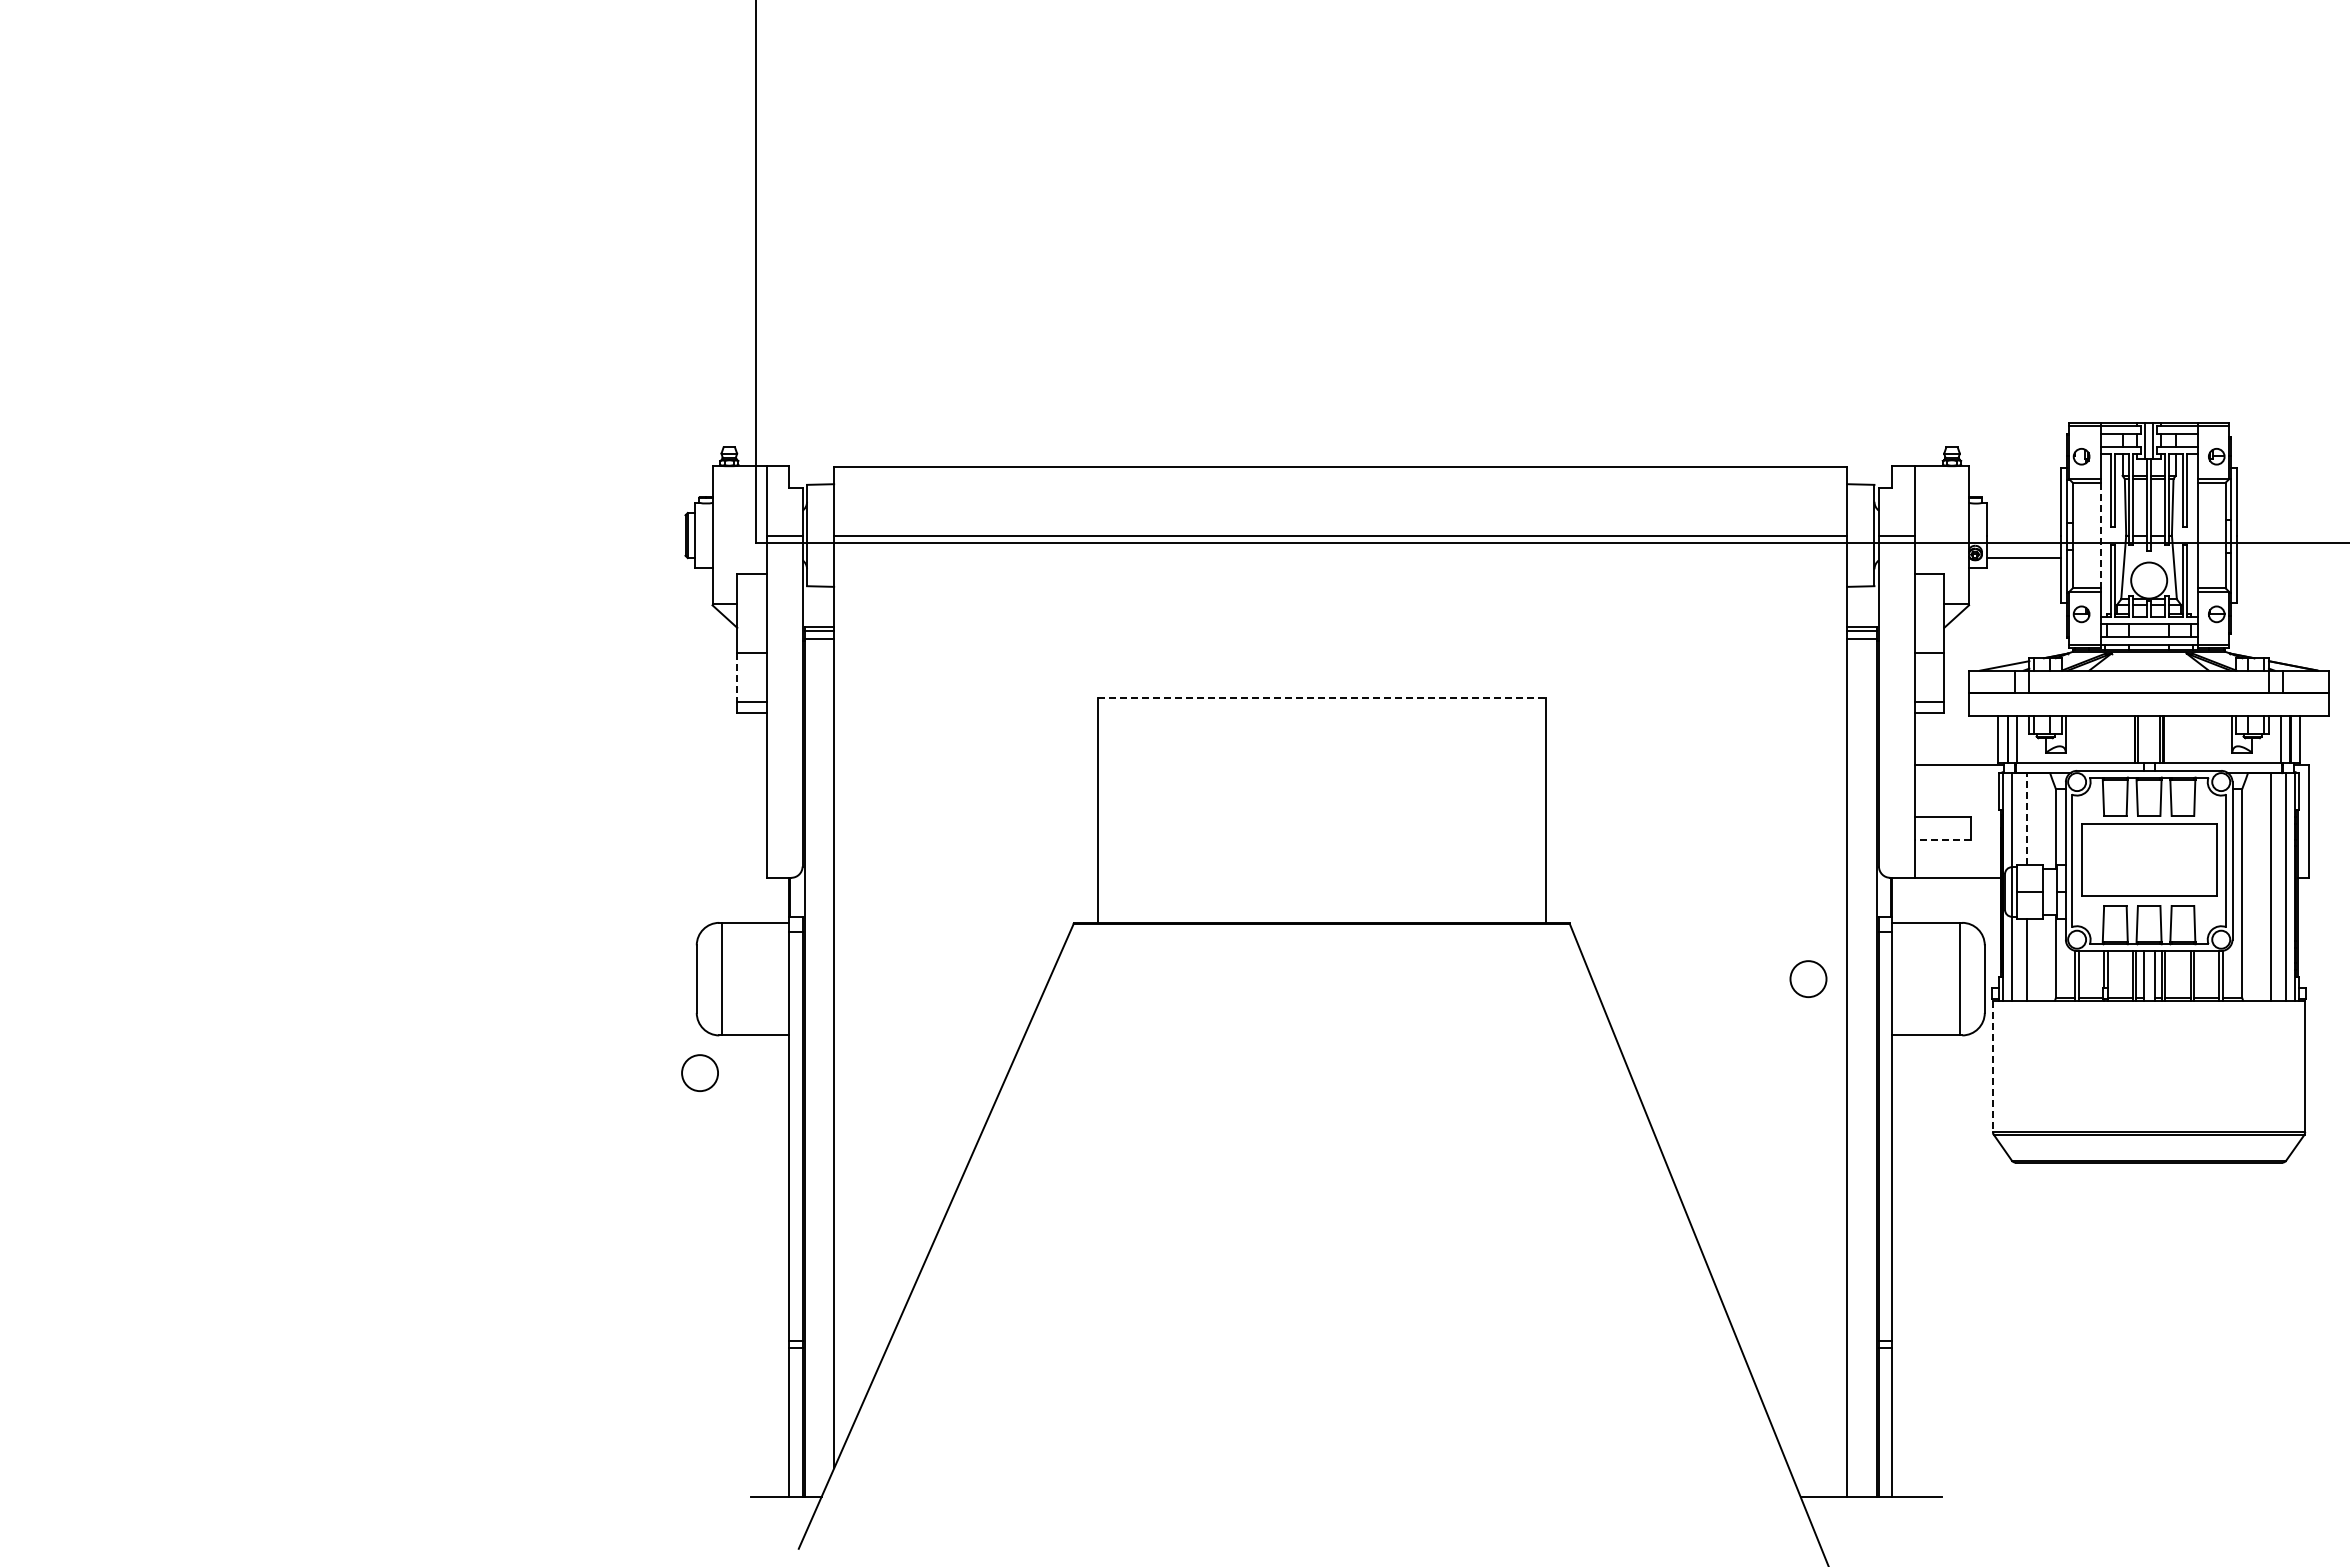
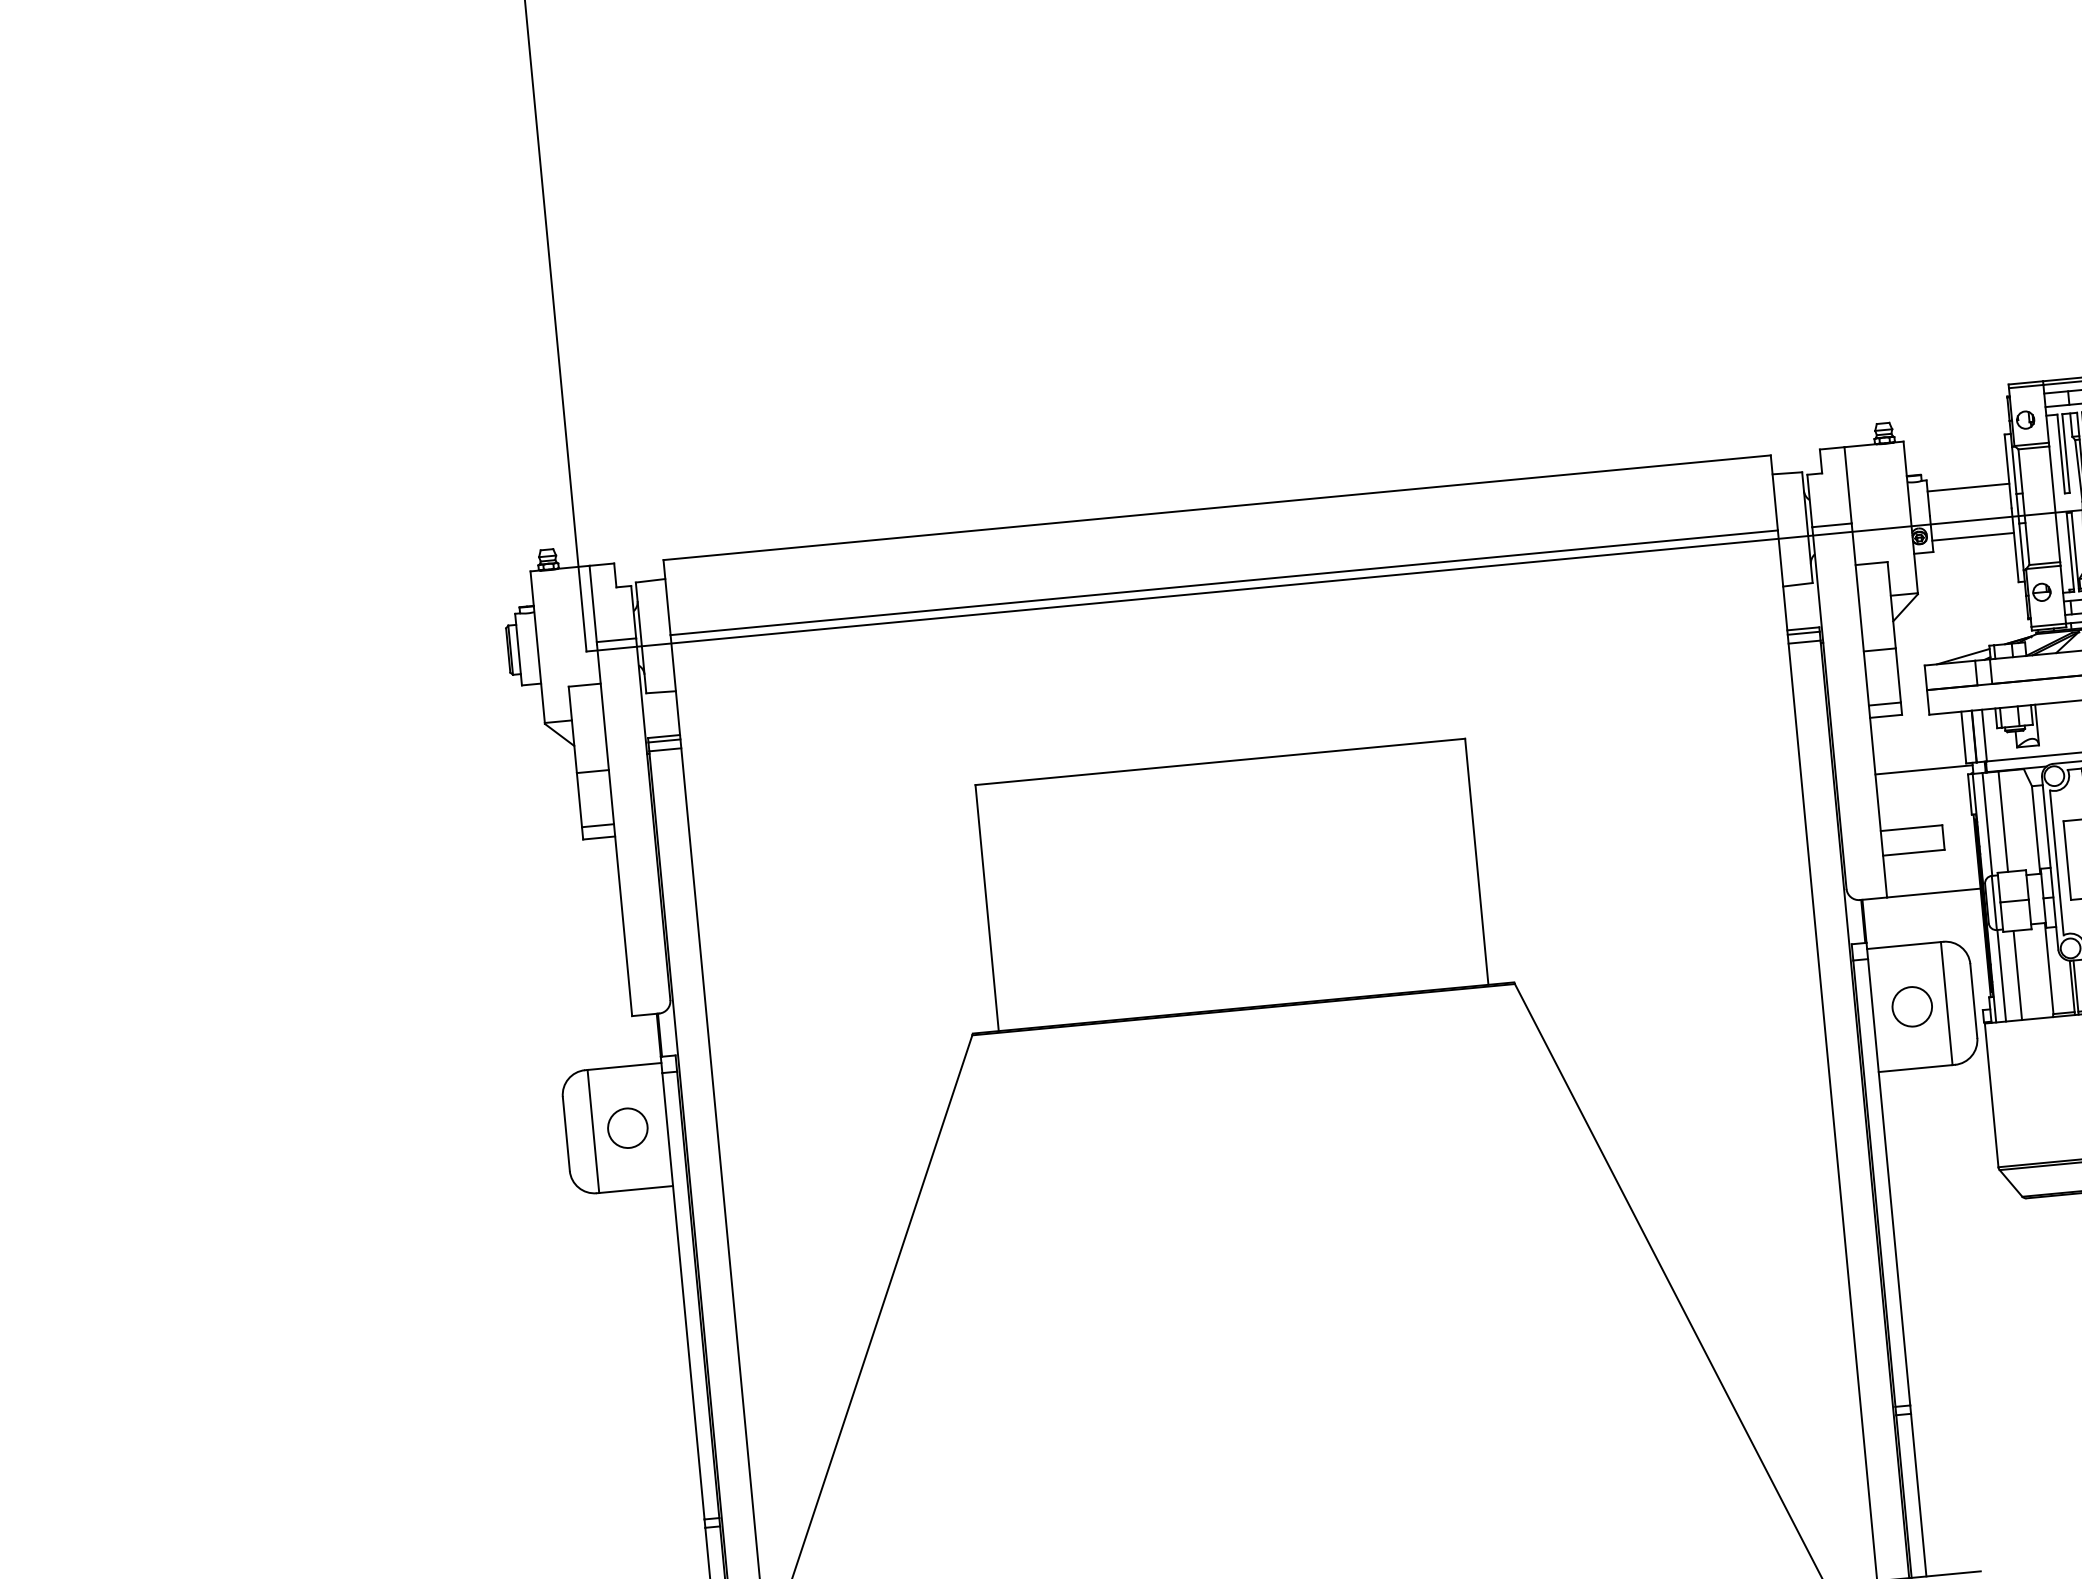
line: (2023, 513) -> (1968, 488), added
line: (2100, 535) -> (2054, 504), dashed -> solid
line: (737, 677) -> (579, 800), dashed -> solid
line: (1322, 697) -> (1221, 761), dashed -> solid
line: (2026, 819) -> (2002, 822), dashed -> solid
line: (1942, 839) -> (1913, 852), dashed -> solid
circle: (1808, 978) -> (1912, 1006), moved
line: (1992, 1066) -> (1991, 1095), dashed -> solid
circle: (699, 1072) -> (627, 1127), moved

